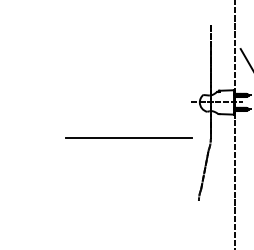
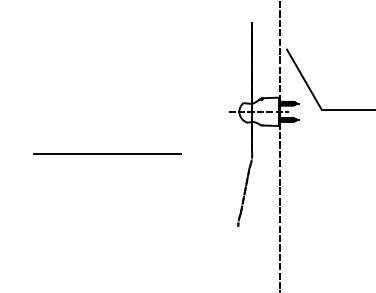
line: (128, 138) -> (107, 153), moved

